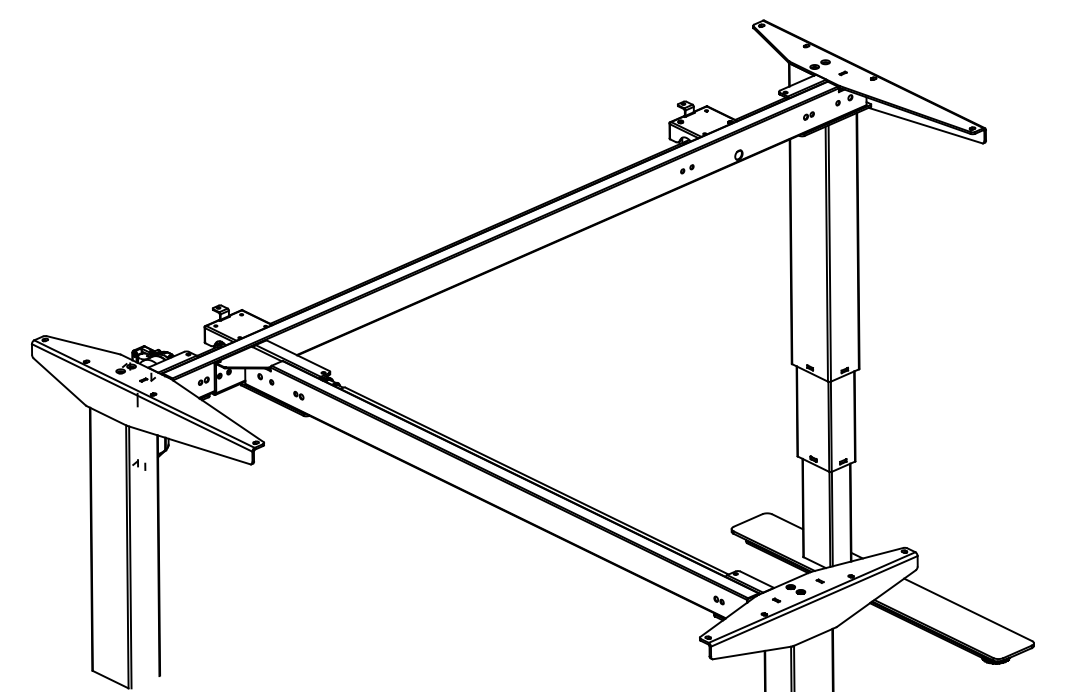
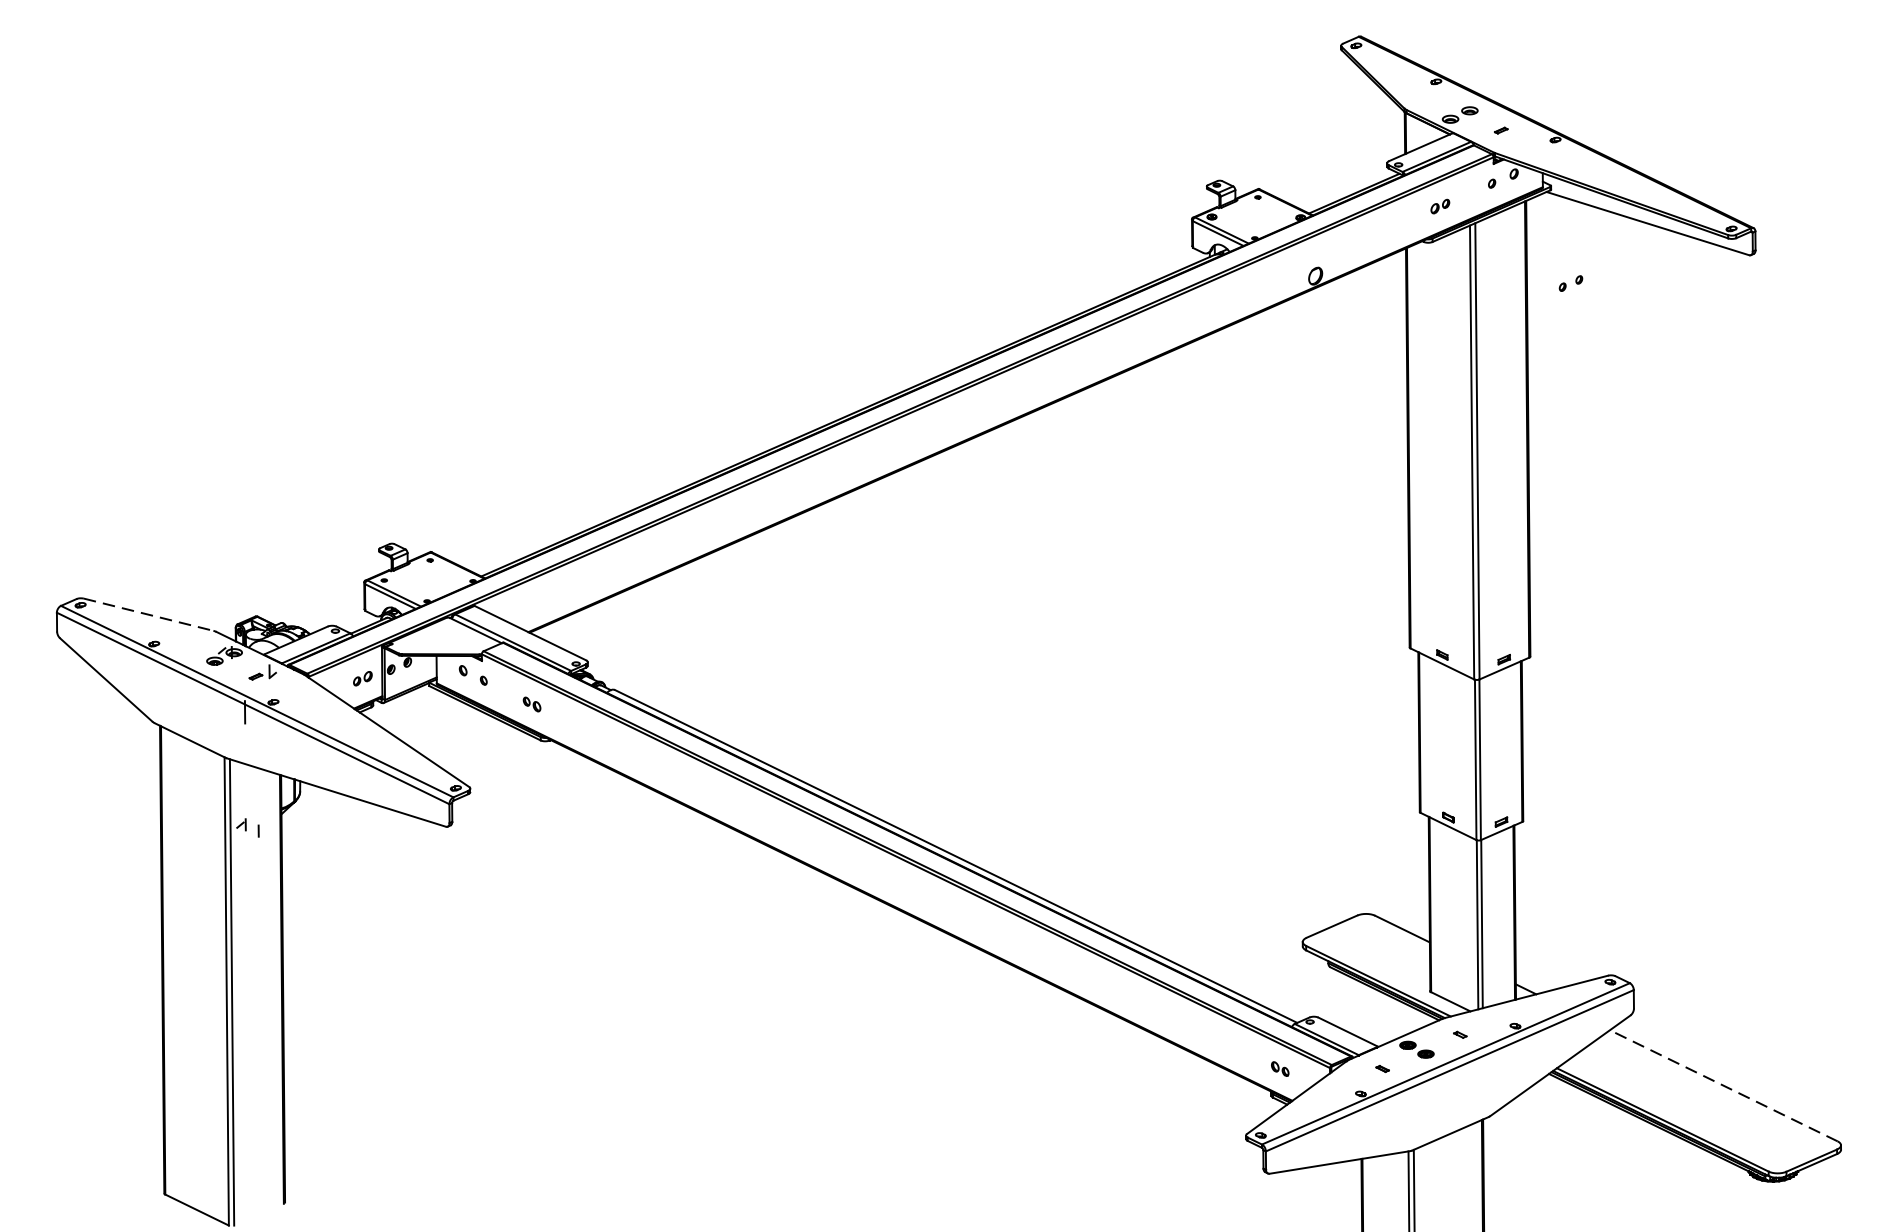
part: (687, 169) -> (1571, 283), moved
line: (83, 345) -> (148, 615), solid -> dashed
line: (967, 609) -> (1722, 1085), solid -> dashed

